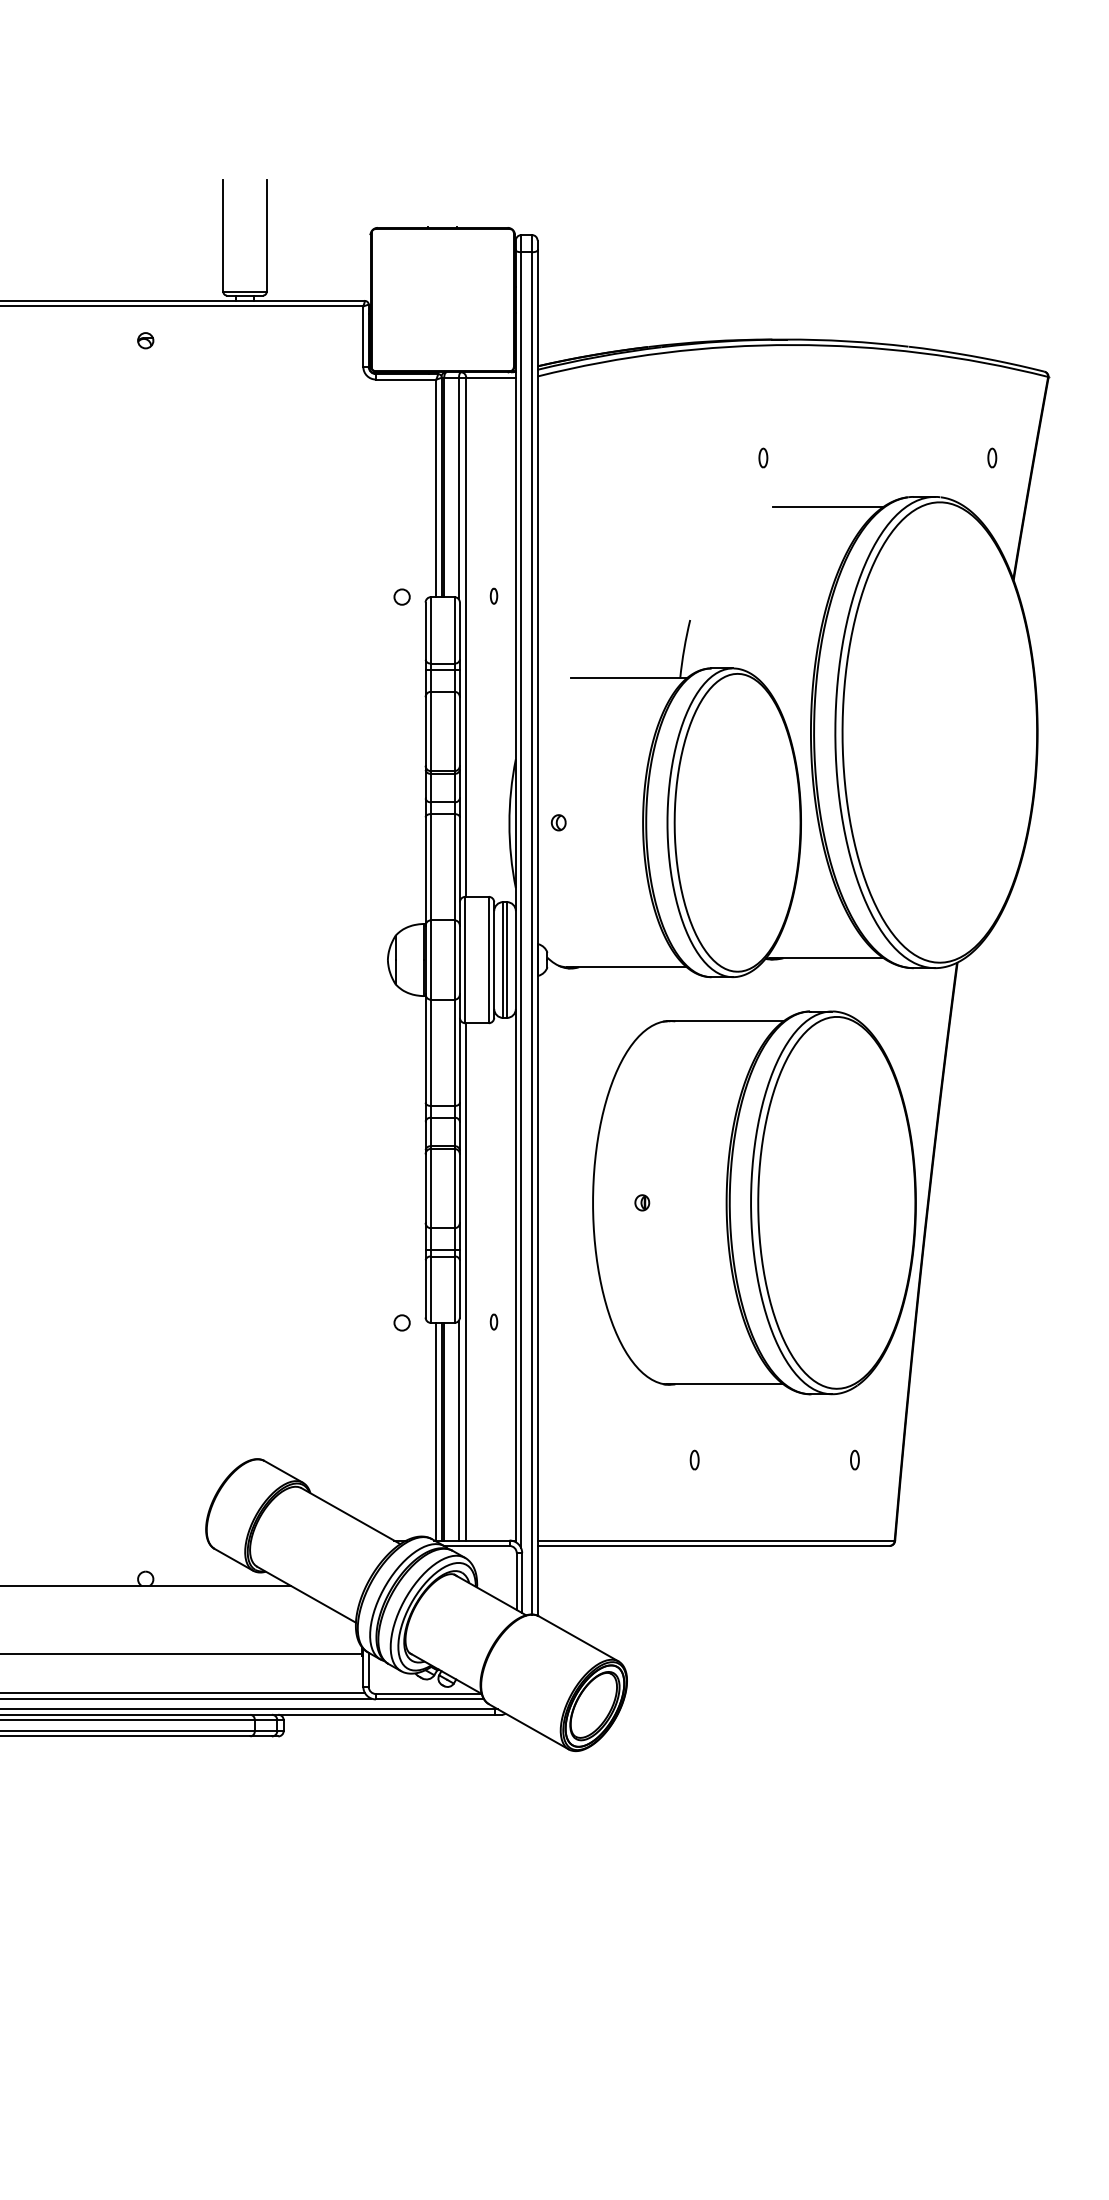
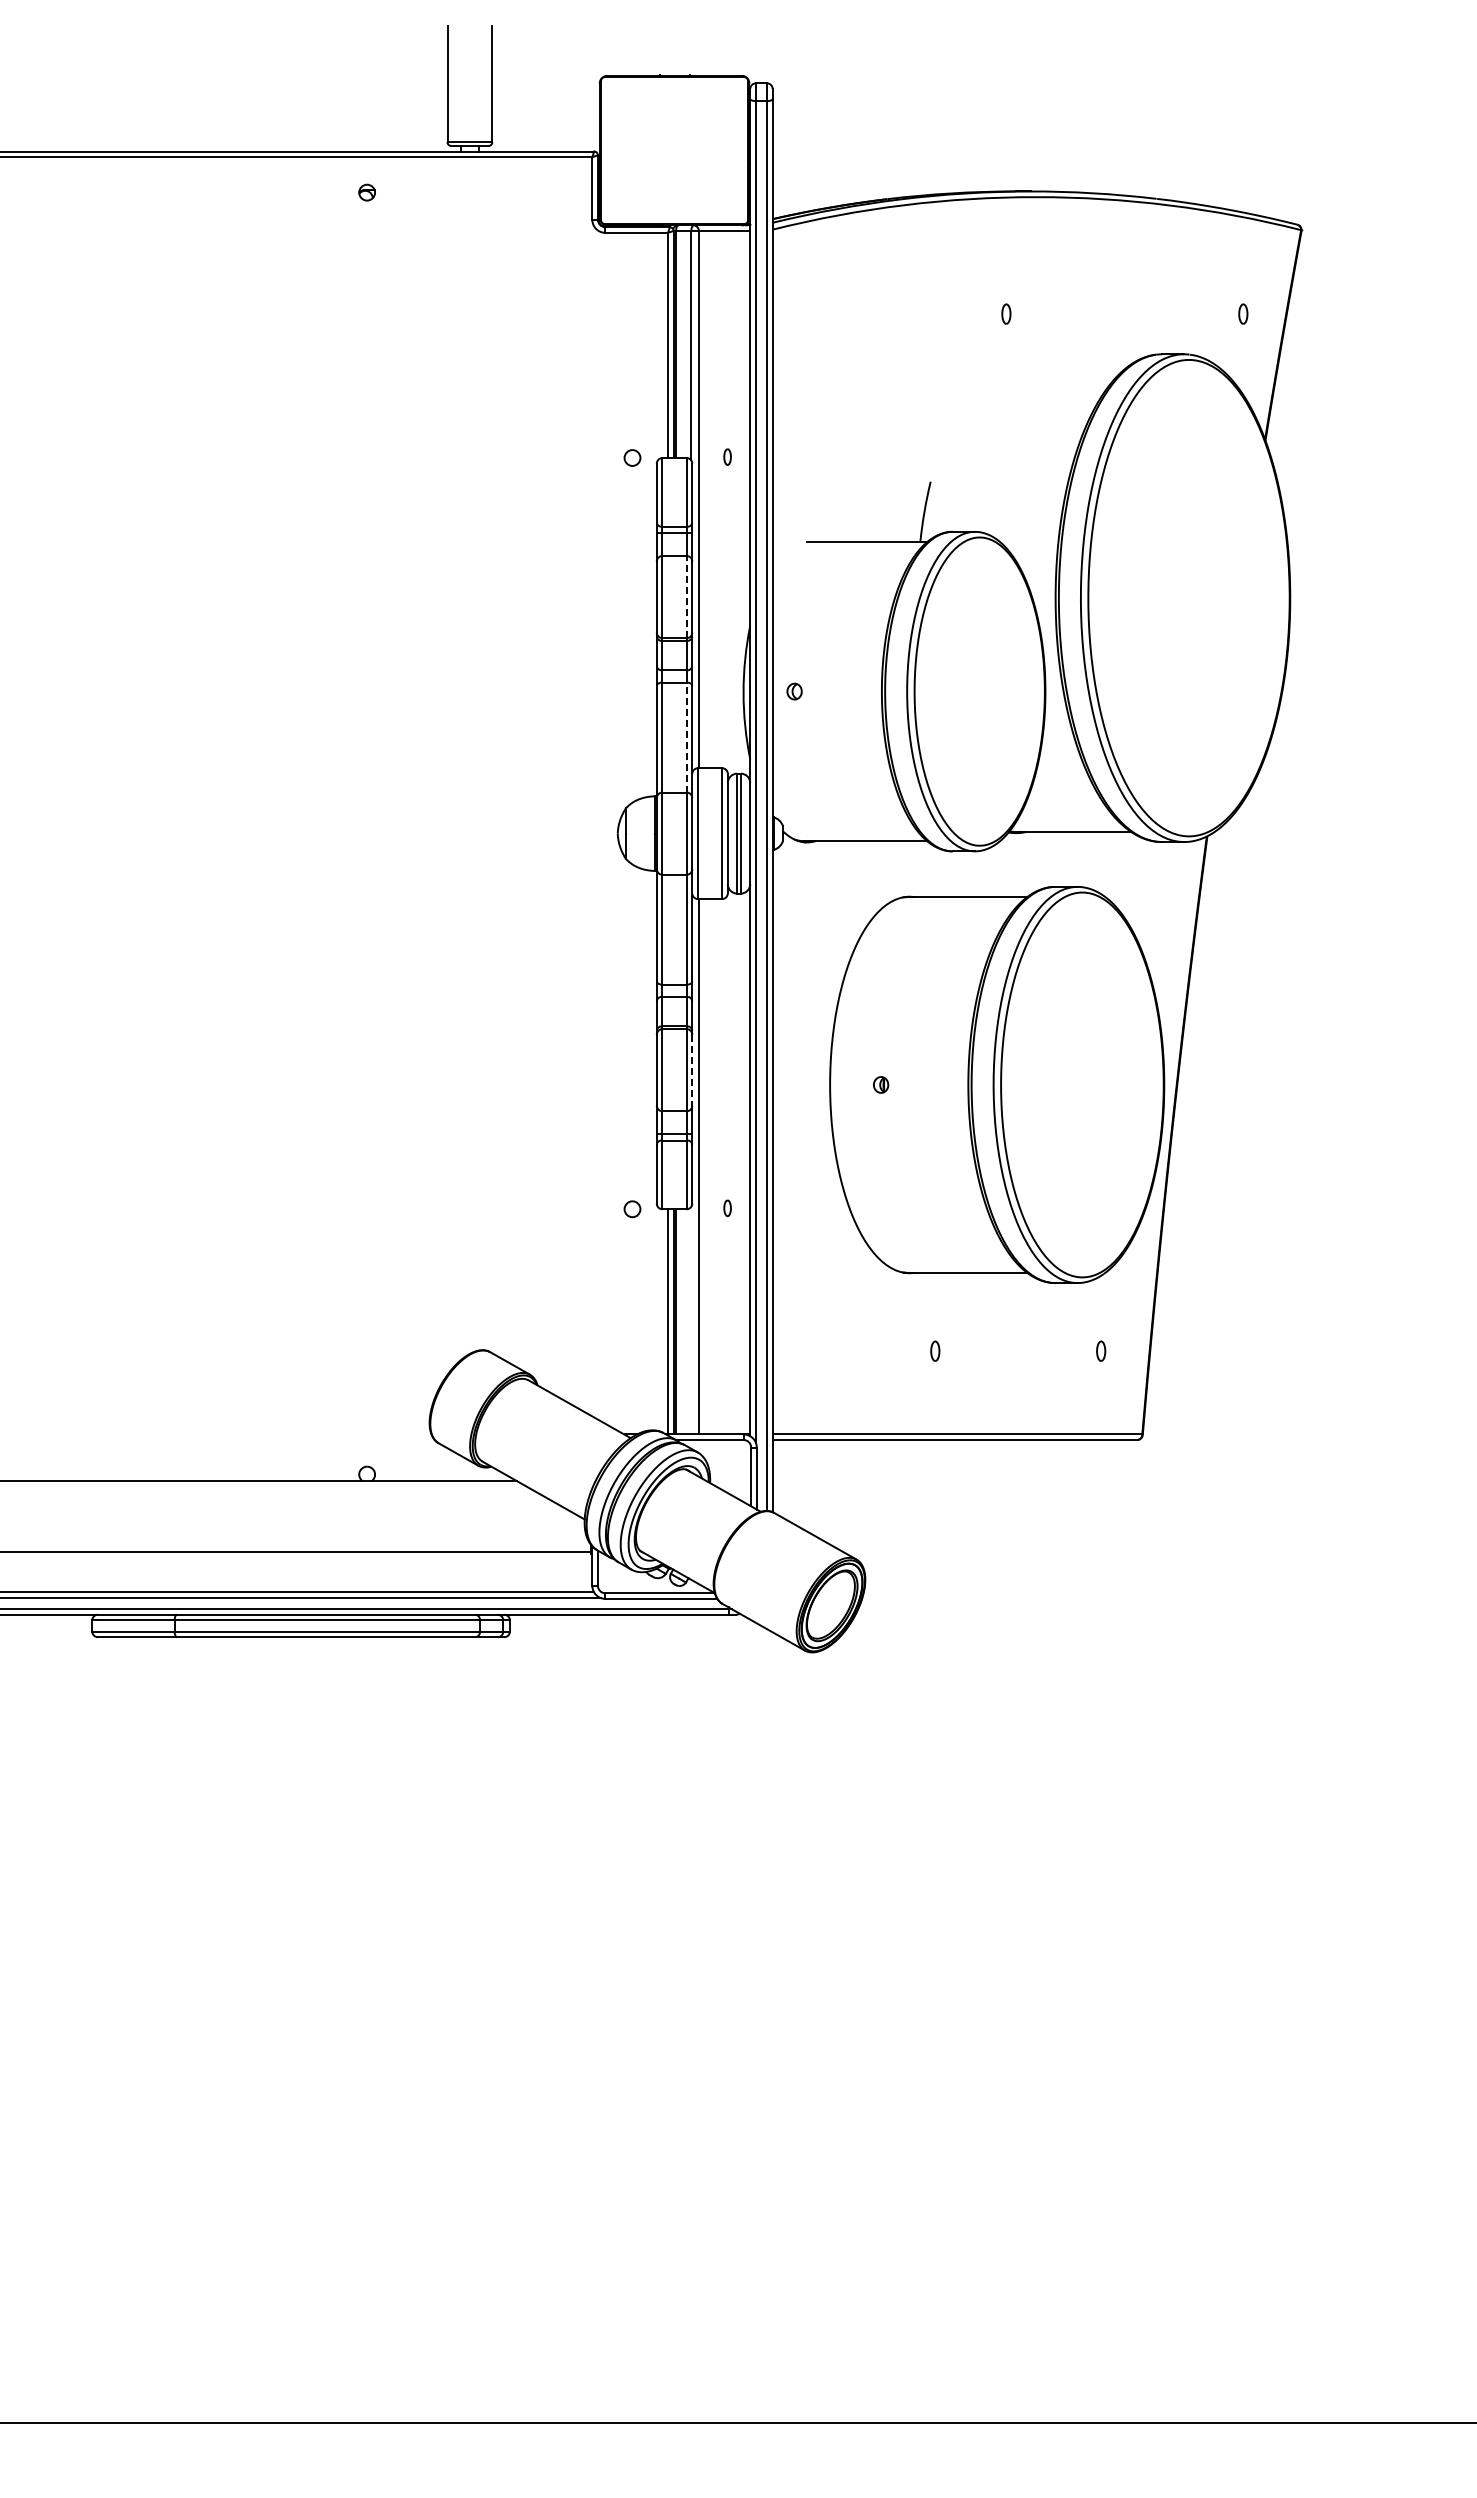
line: (828, 506) -> (1073, 364), removed
line: (454, 730) -> (686, 596), solid -> dashed
line: (454, 867) -> (686, 737), solid -> dashed
line: (460, 1188) -> (692, 1070), solid -> dashed
line: (459, 1430) -> (691, 1320), removed

